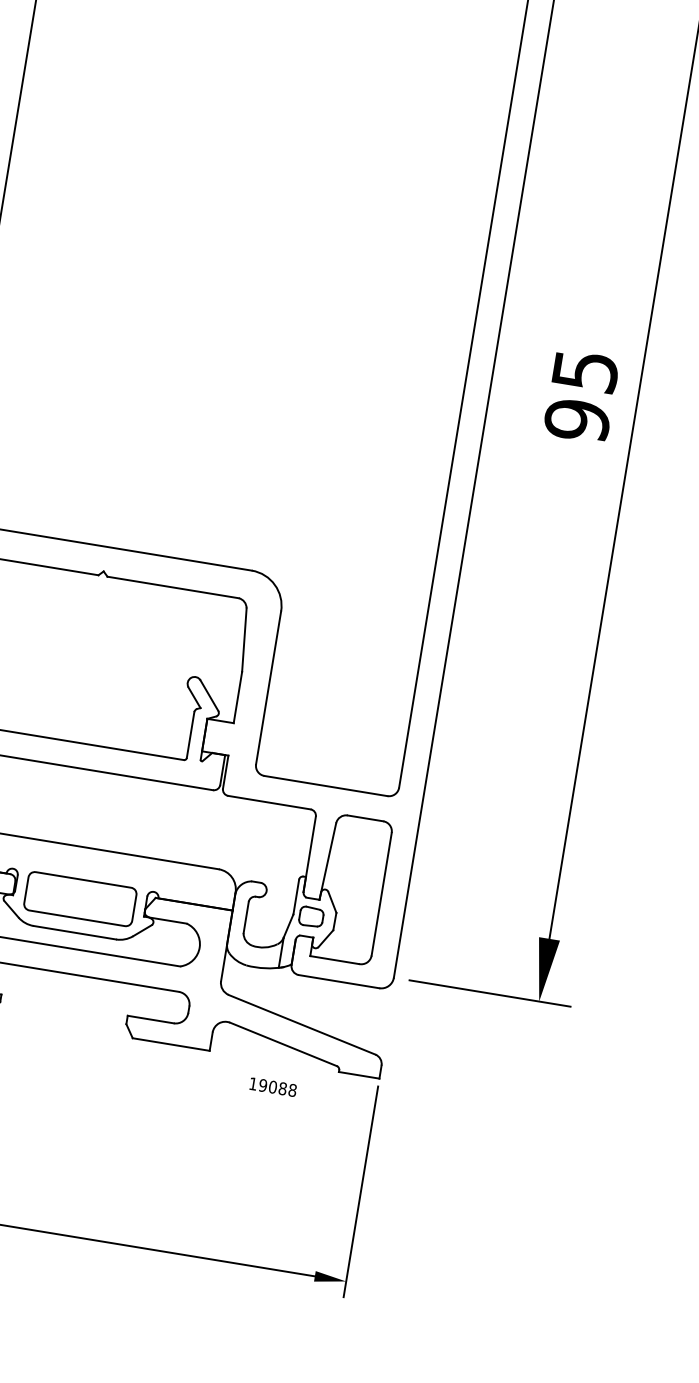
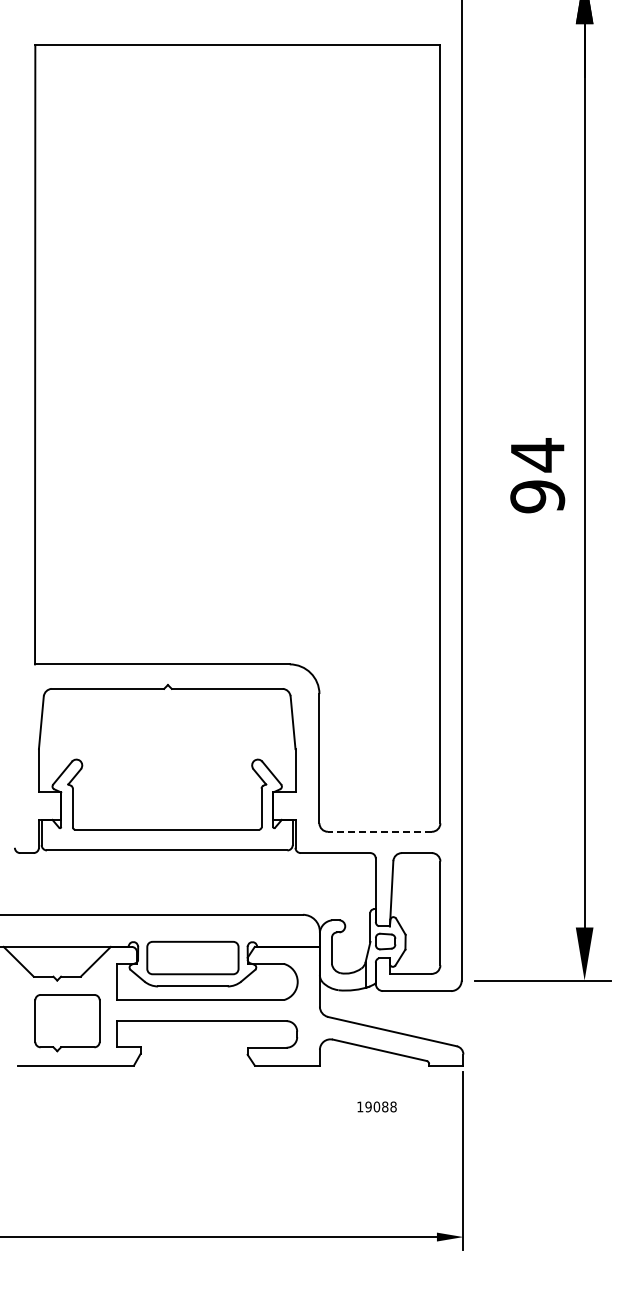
text: (586, 371) -> (538, 455), 95 -> 94
line: (325, 785) -> (379, 831), solid -> dashed
text: (272, 1086) -> (376, 1106), moved

